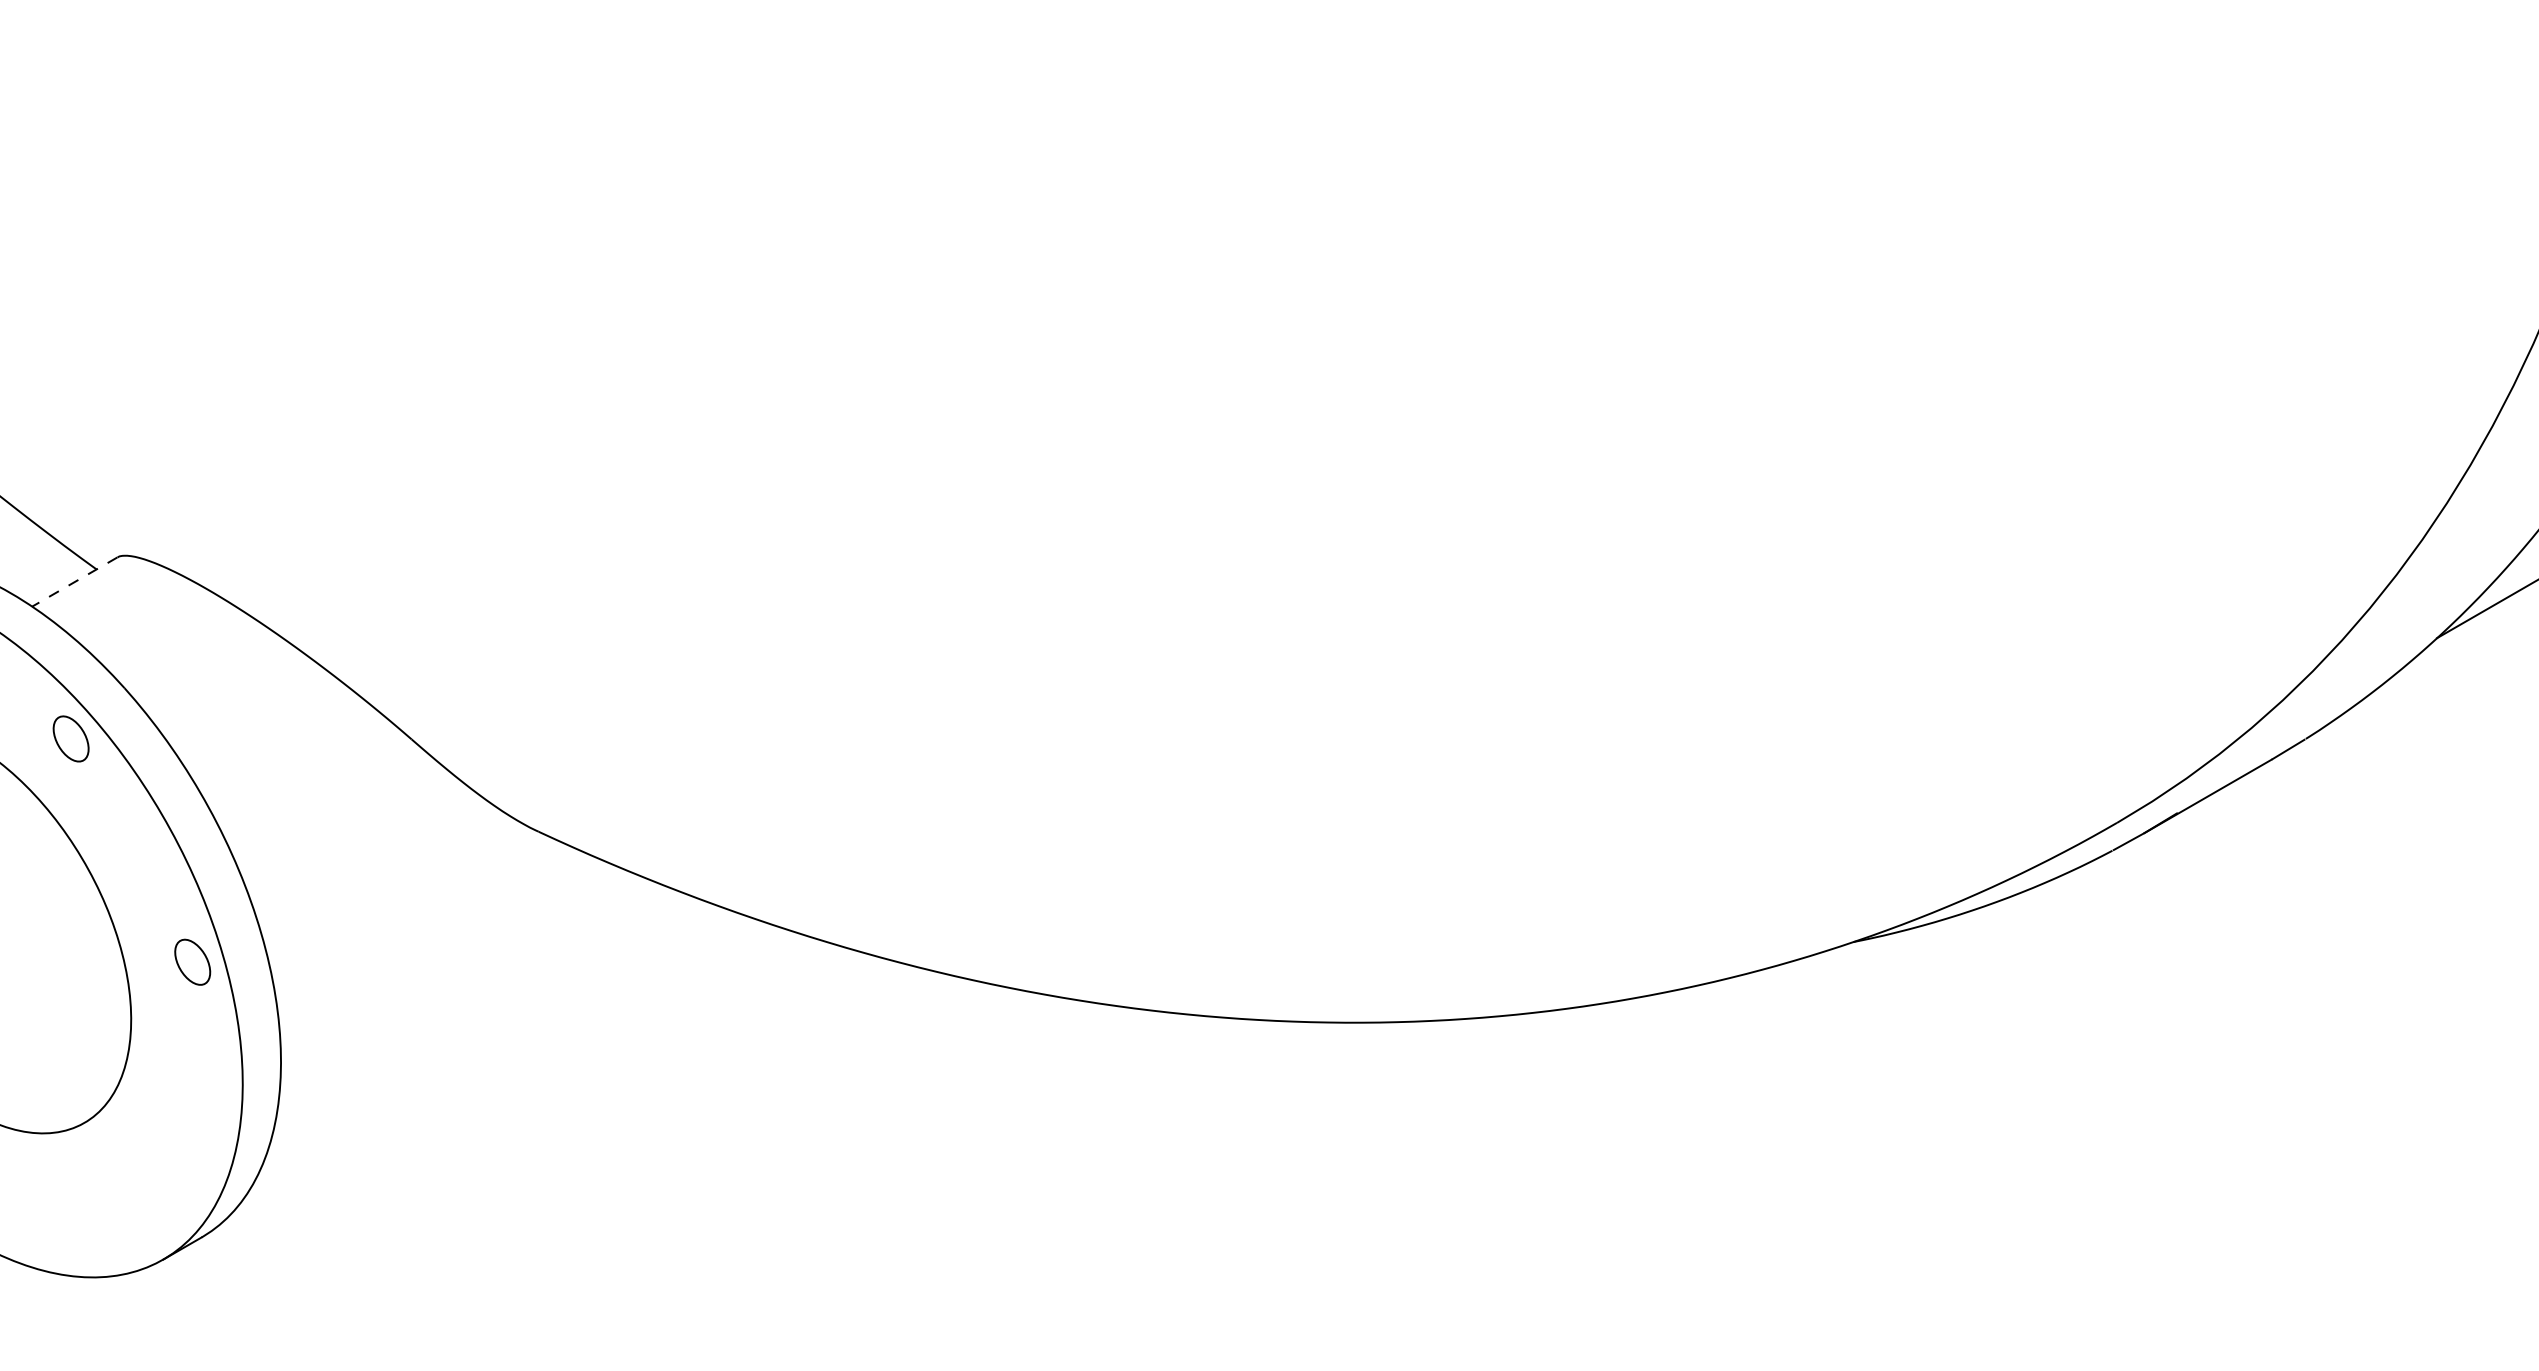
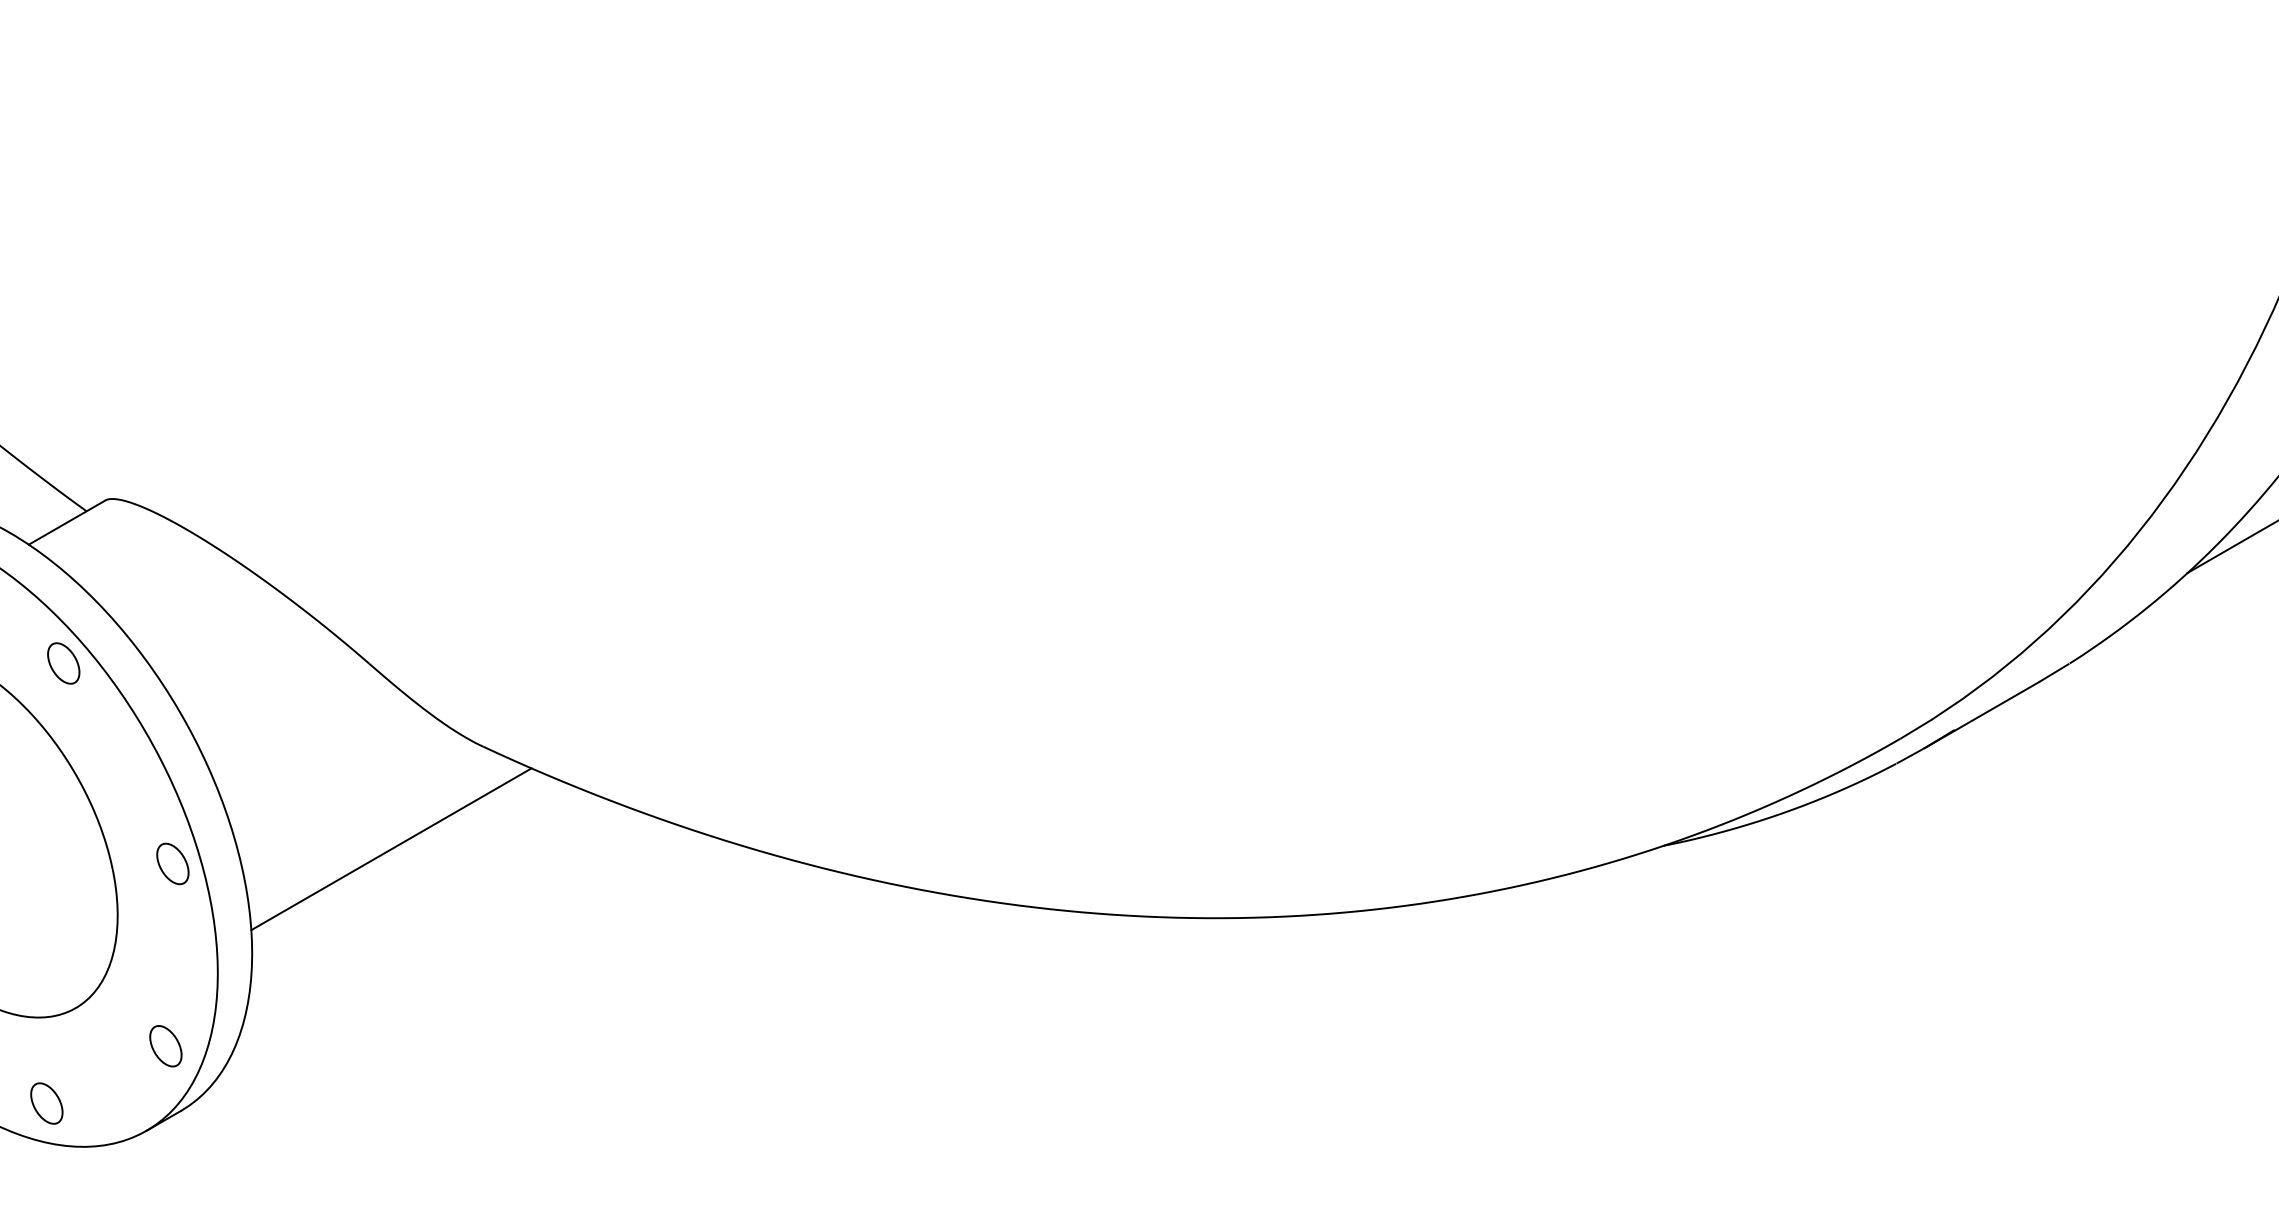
line: (74, 581) -> (66, 522), dashed -> solid
line: (436, 946) -> (391, 849), added
part: (184, 1165) -> (165, 1046), added
part: (51, 1229) -> (46, 1103), added

